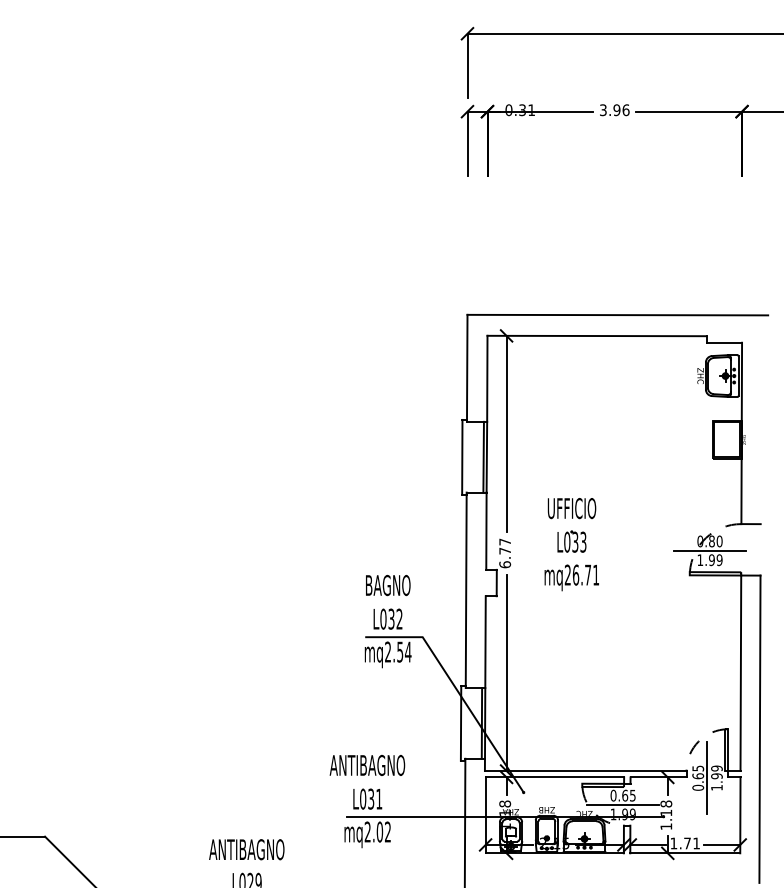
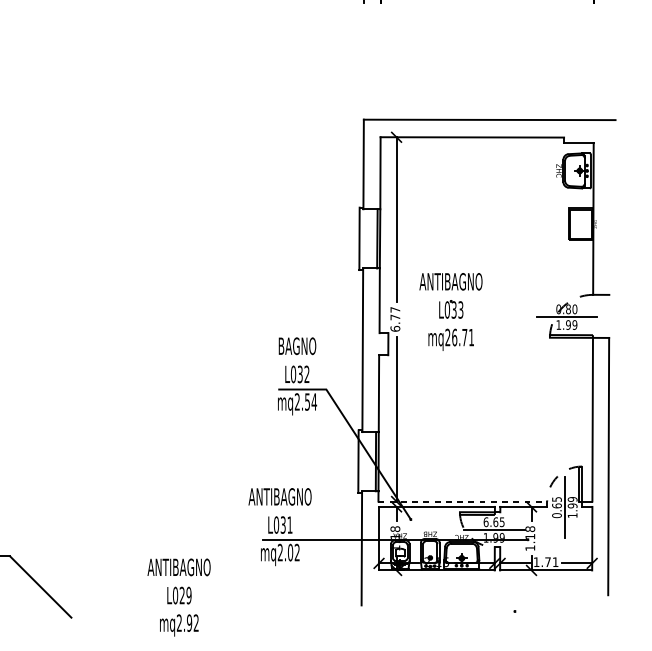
text: (571, 508) -> (450, 281), UFFICIO -> ANTIBAGNO
line: (585, 771) -> (462, 501), solid -> dashed
text: (613, 795) -> (486, 522), 0.65 -> 6.65

